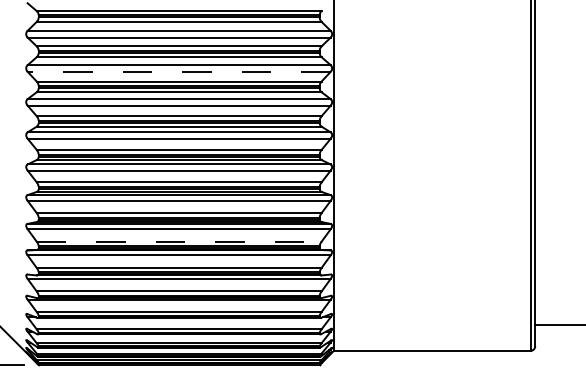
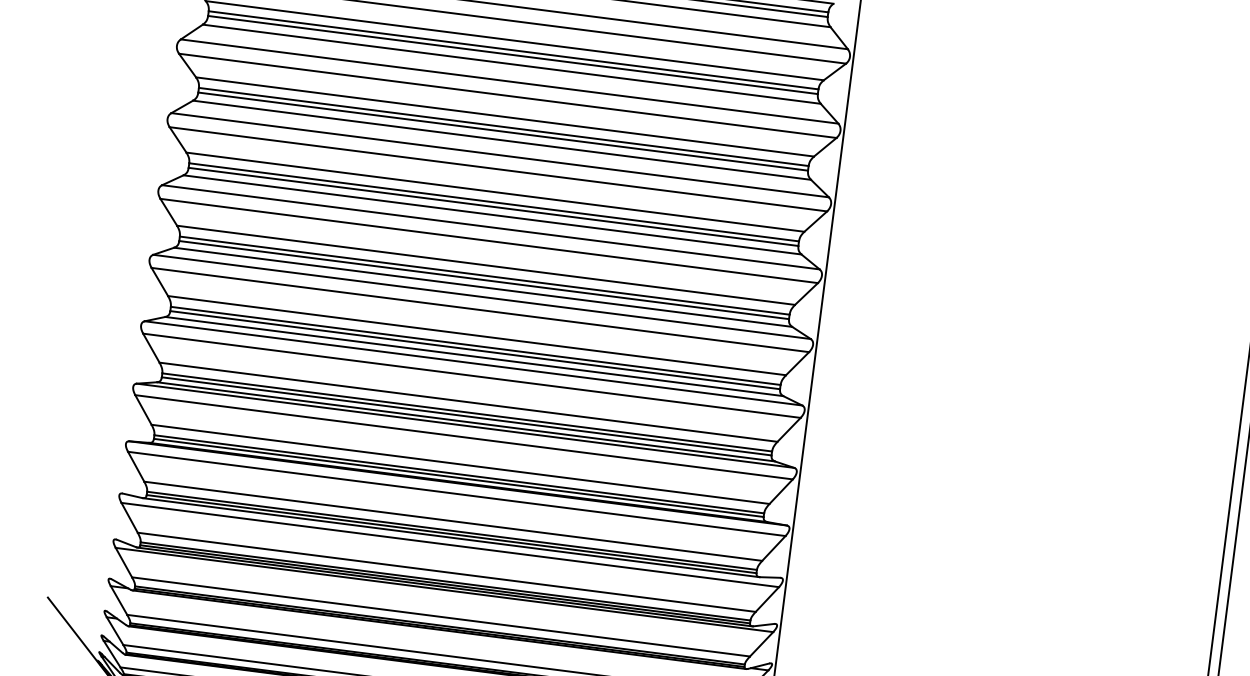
line: (179, 71) -> (508, 95), dashed -> solid
line: (179, 241) -> (461, 464), dashed -> solid

